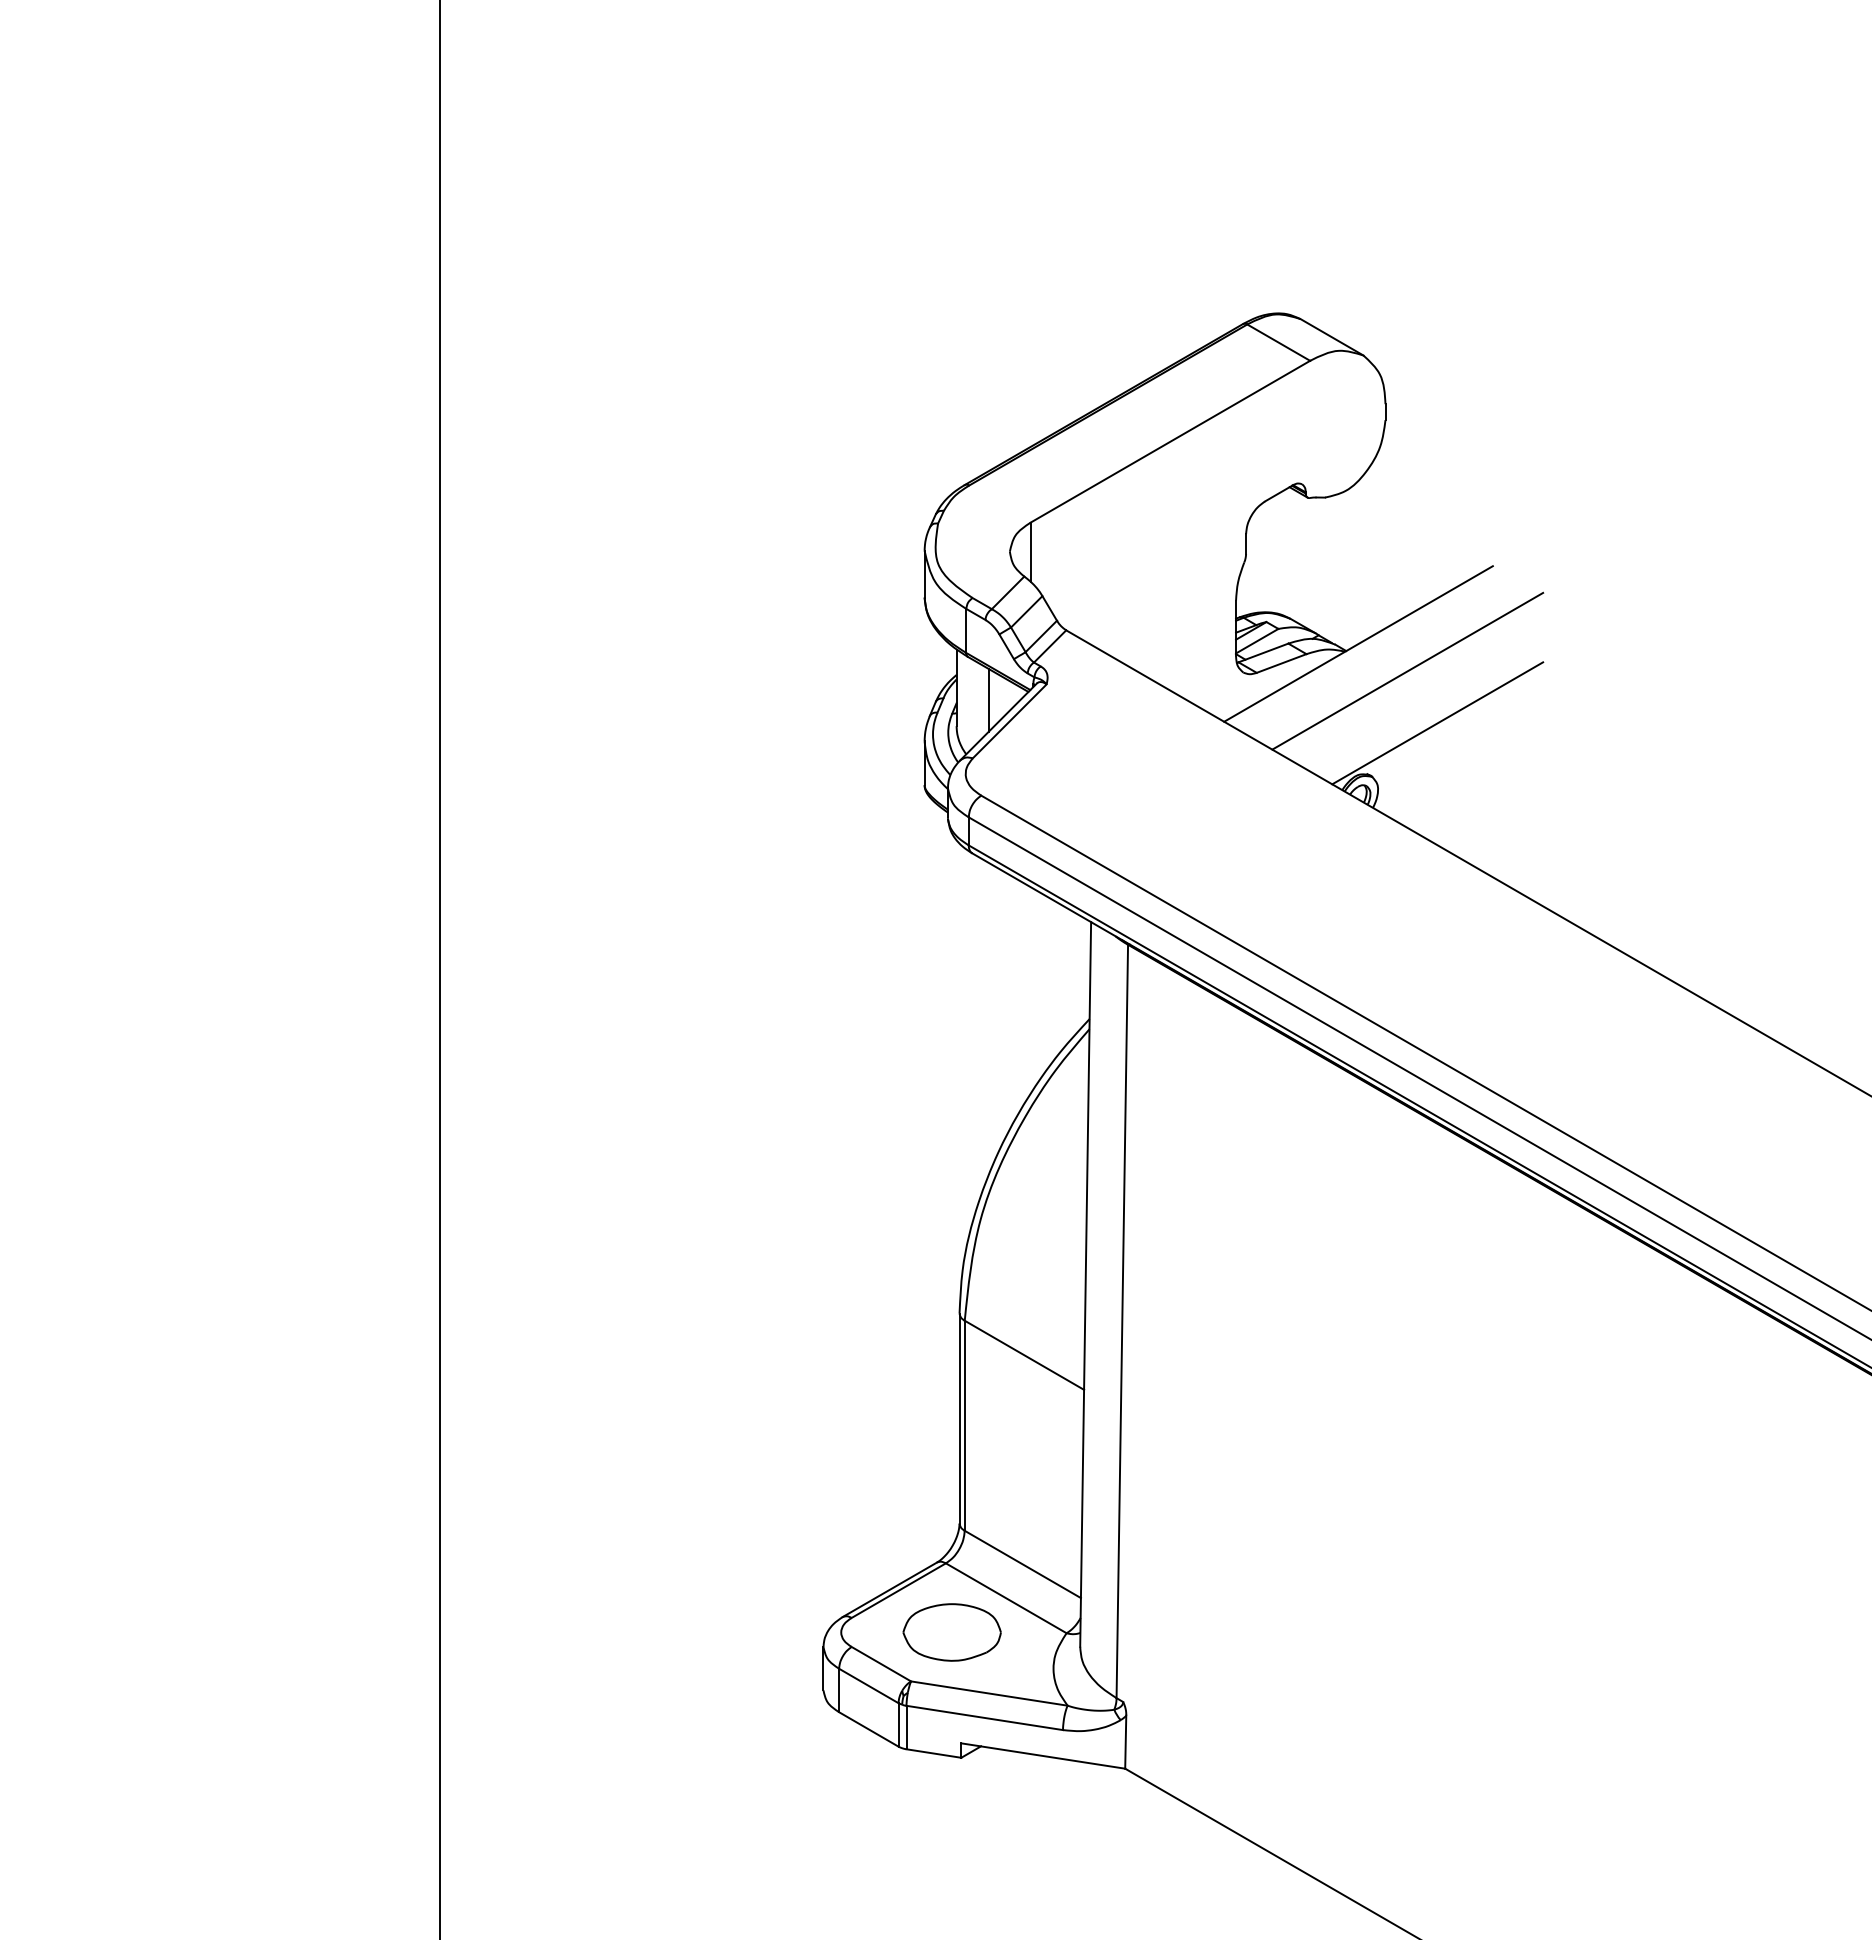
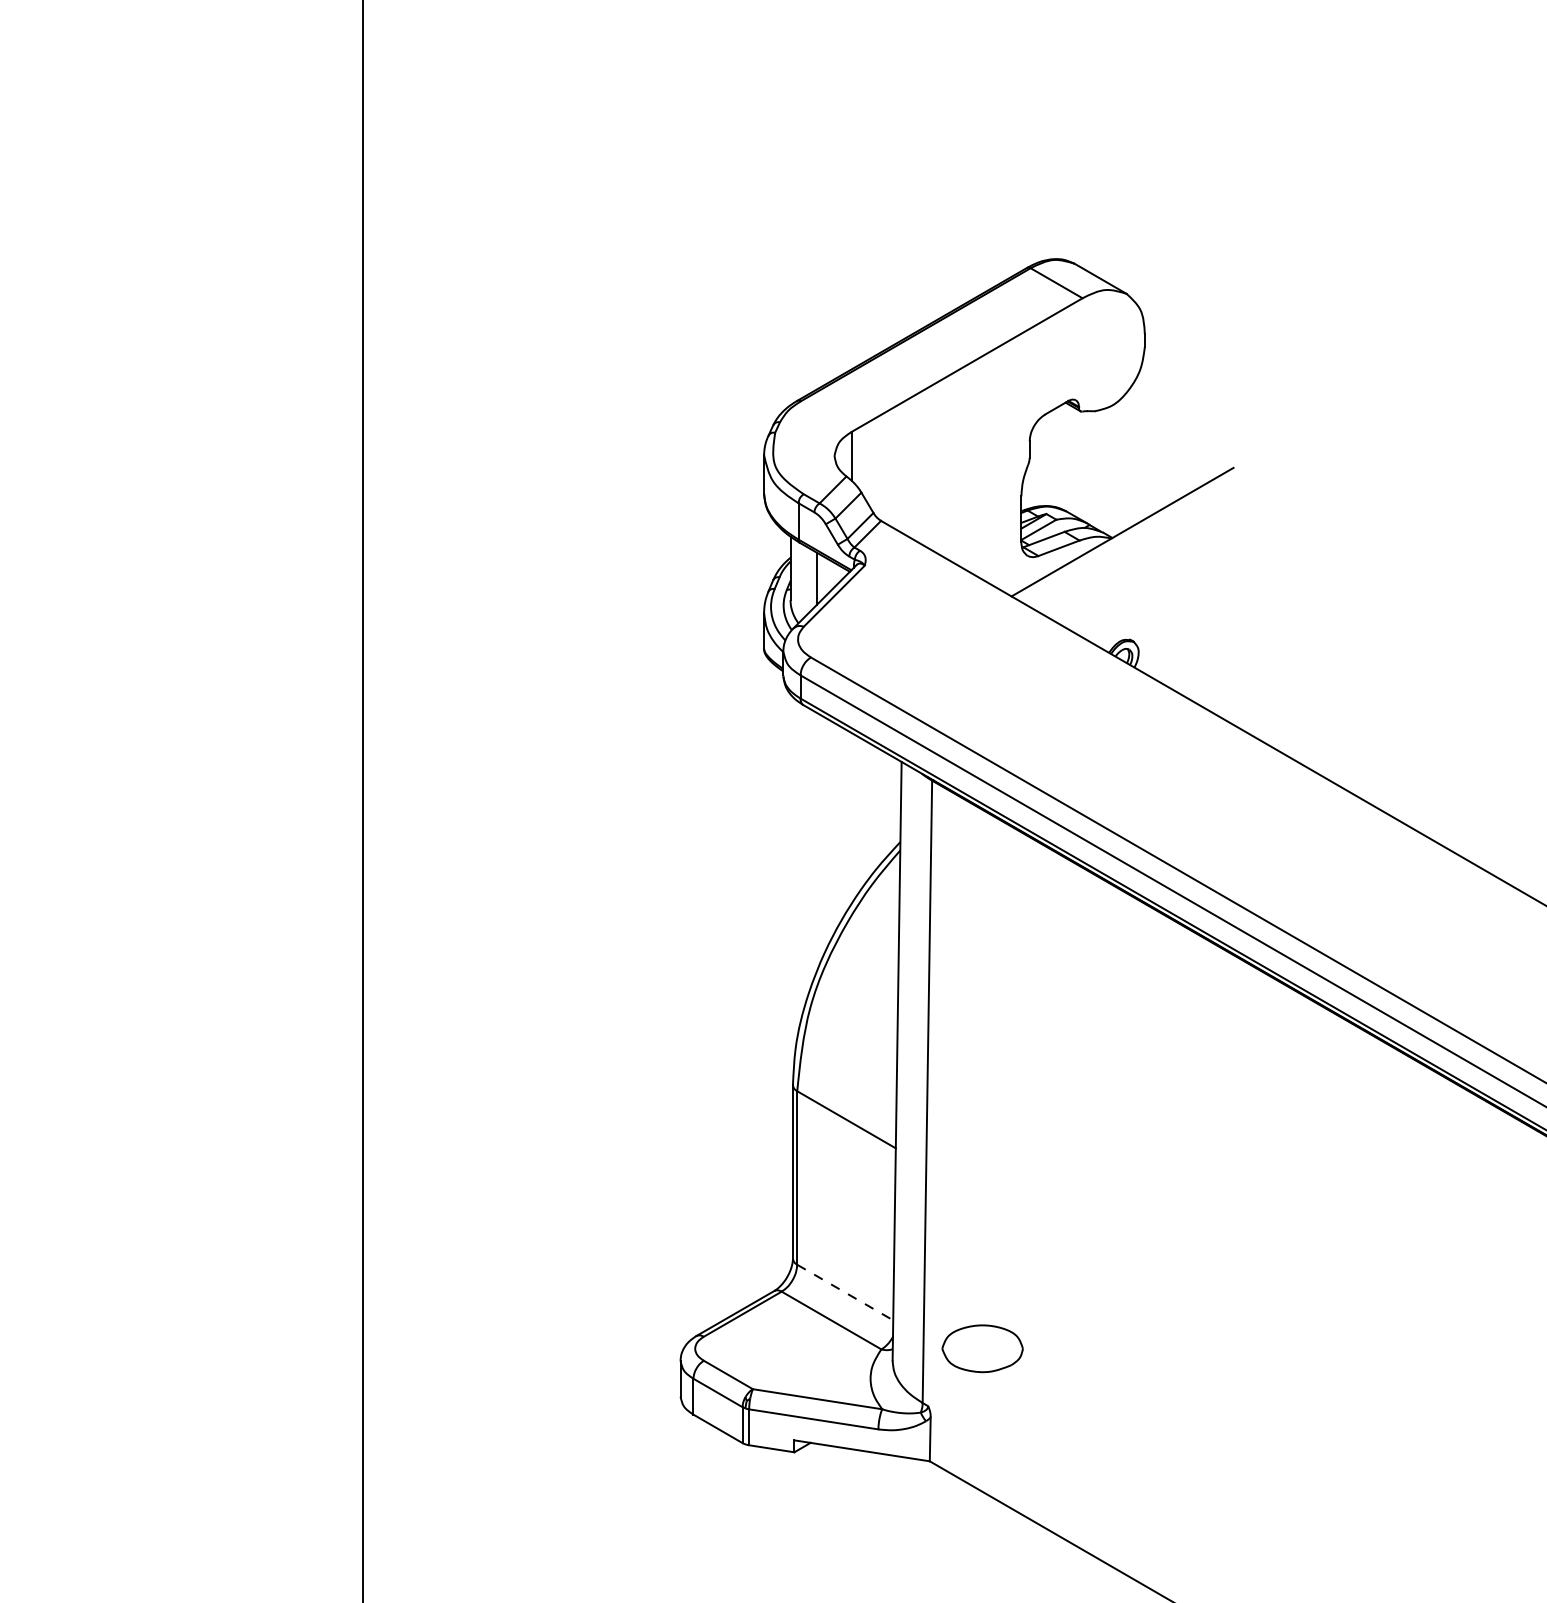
line: (1407, 670) -> (1163, 554), removed
line: (1437, 723) -> (1187, 597), removed
line: (1023, 1564) -> (845, 1292), solid -> dashed
part: (951, 1632) -> (982, 1348), moved

